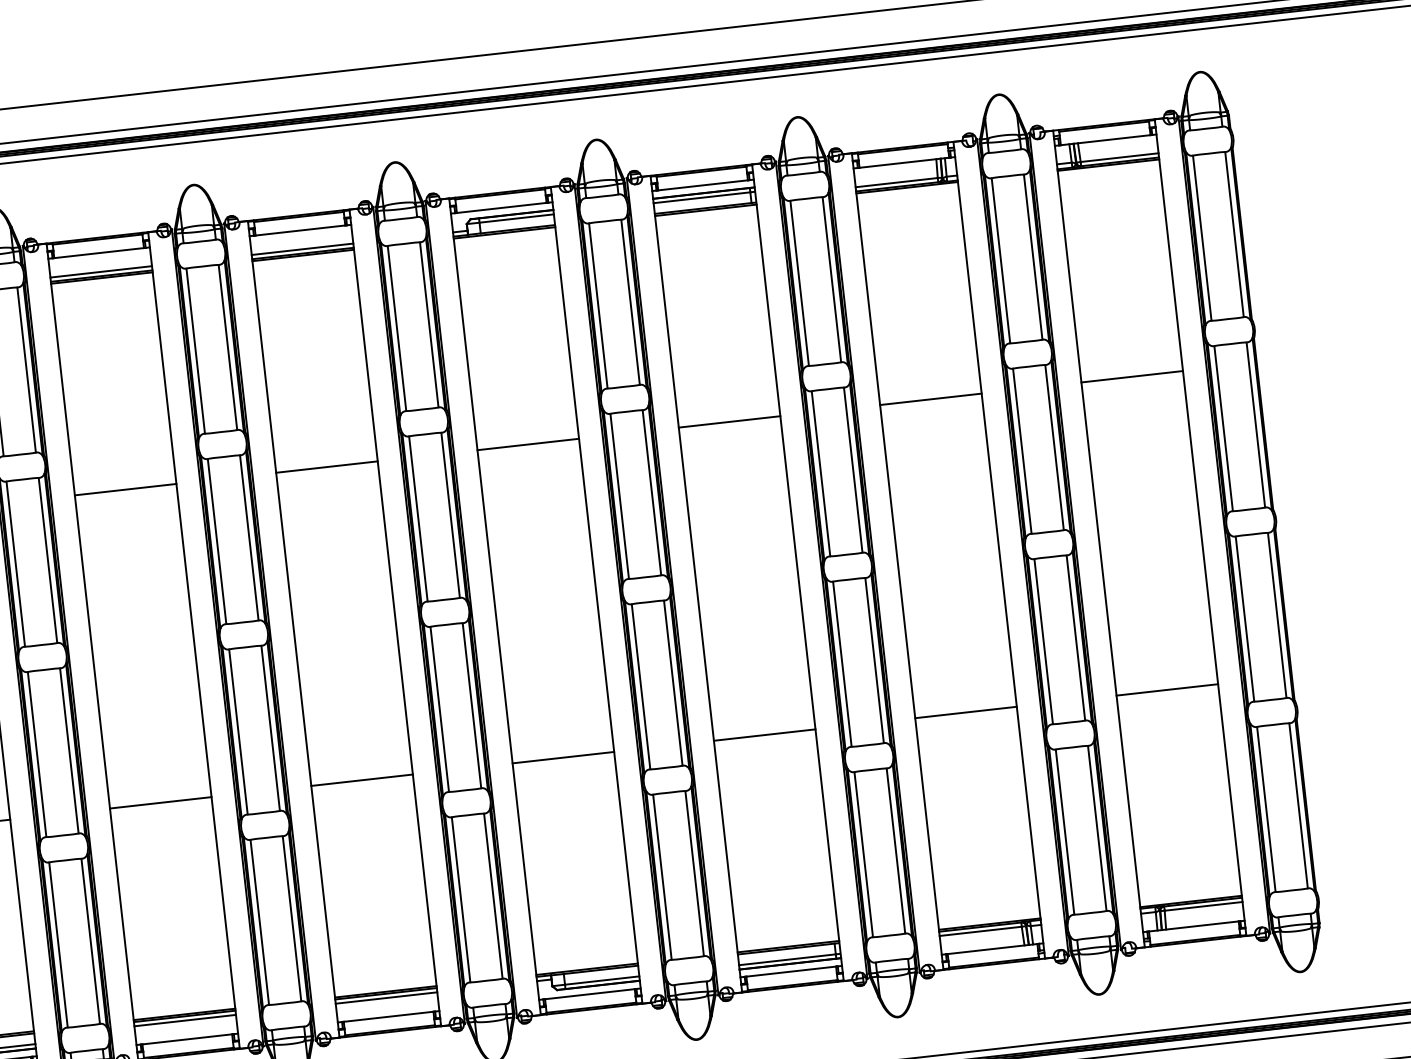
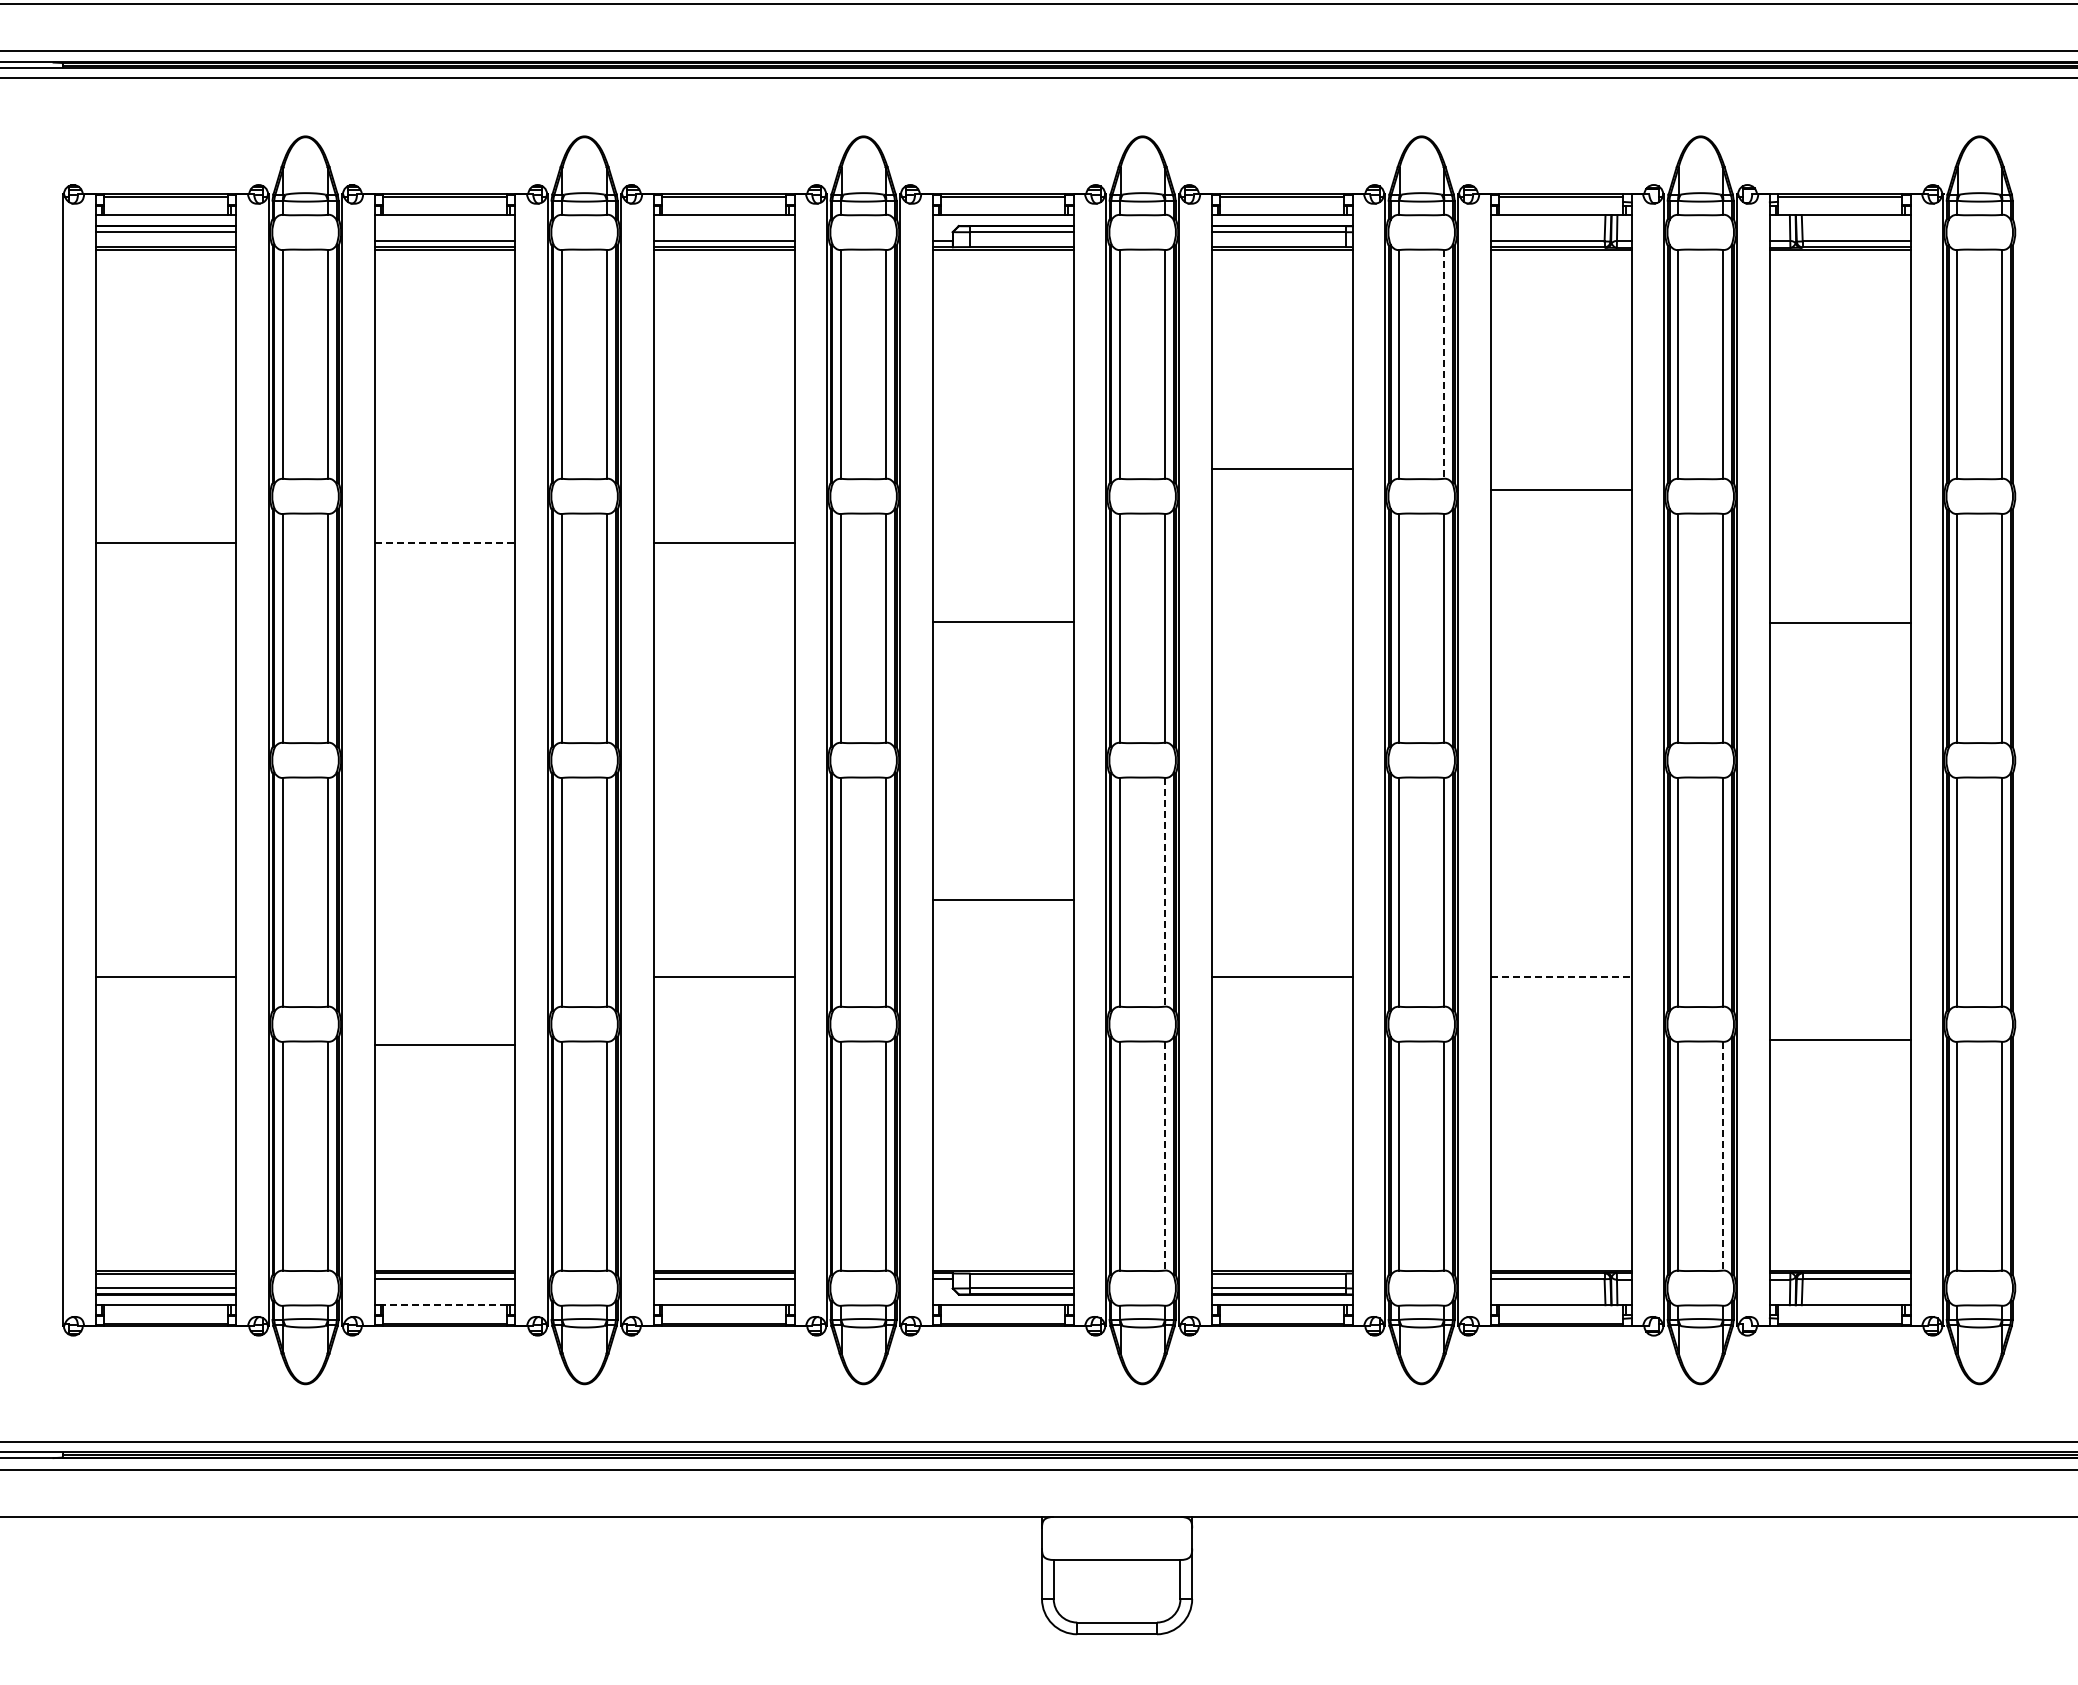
line: (832, 279) -> (1444, 364), solid -> dashed
line: (1131, 376) -> (1839, 623), moved
line: (930, 399) -> (1560, 490), moved
line: (729, 422) -> (1281, 469), moved
line: (527, 444) -> (1002, 622), moved
line: (125, 489) -> (445, 543), solid -> dashed
line: (672, 683) -> (1164, 892), solid -> dashed
line: (1166, 690) -> (1839, 1040), moved
line: (966, 712) -> (1561, 977), solid -> dashed
line: (562, 757) -> (1002, 900), moved
line: (160, 802) -> (444, 1045), moved
line: (1097, 828) -> (1723, 1156), solid -> dashed
line: (694, 873) -> (1164, 1156), solid -> dashed
line: (186, 1039) -> (444, 1305), solid -> dashed

